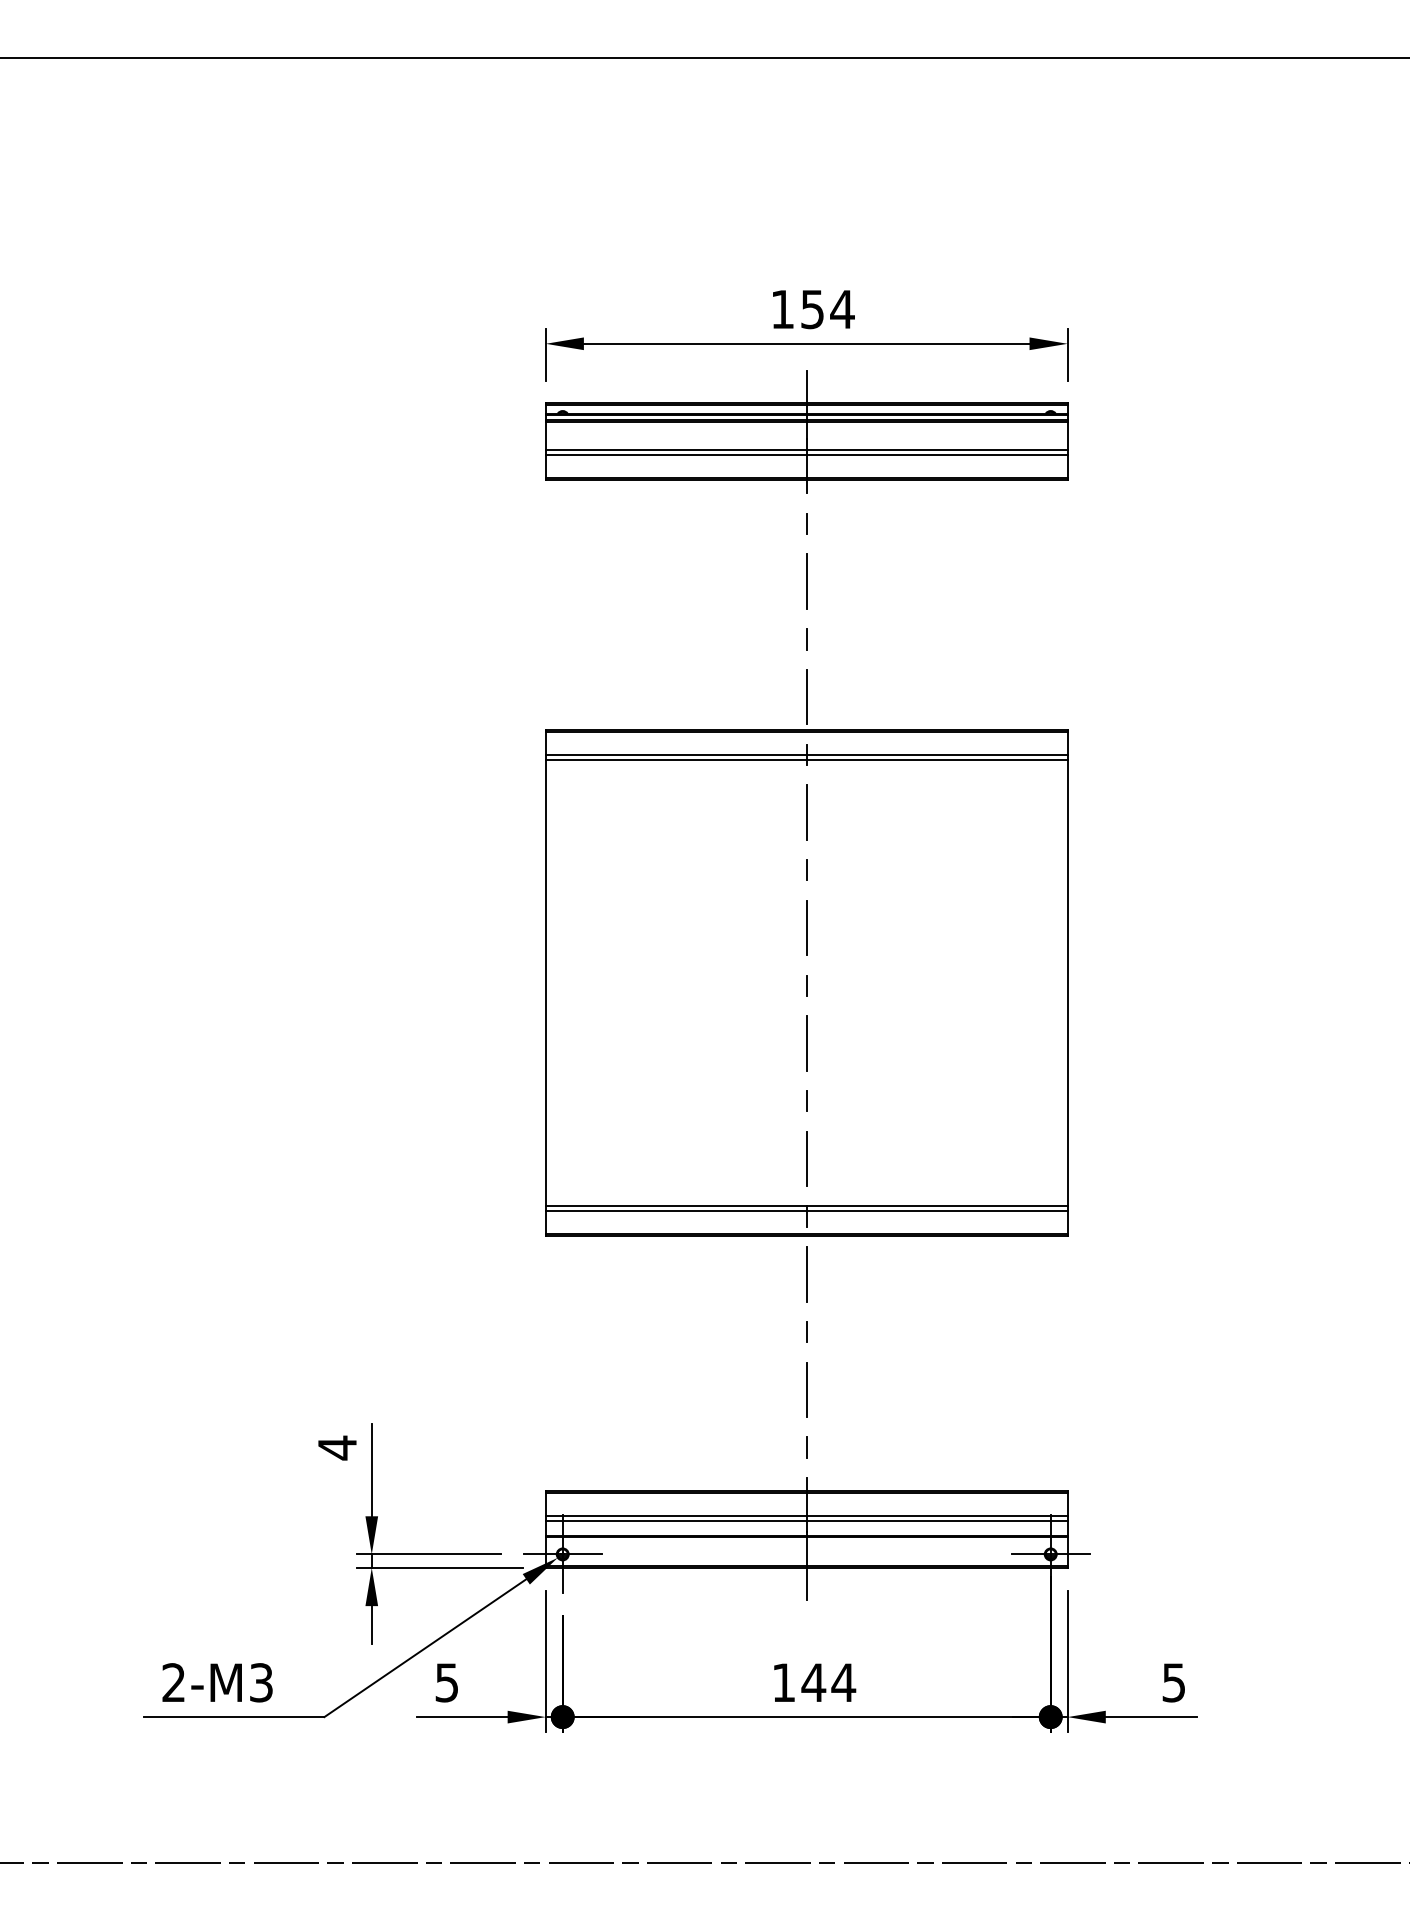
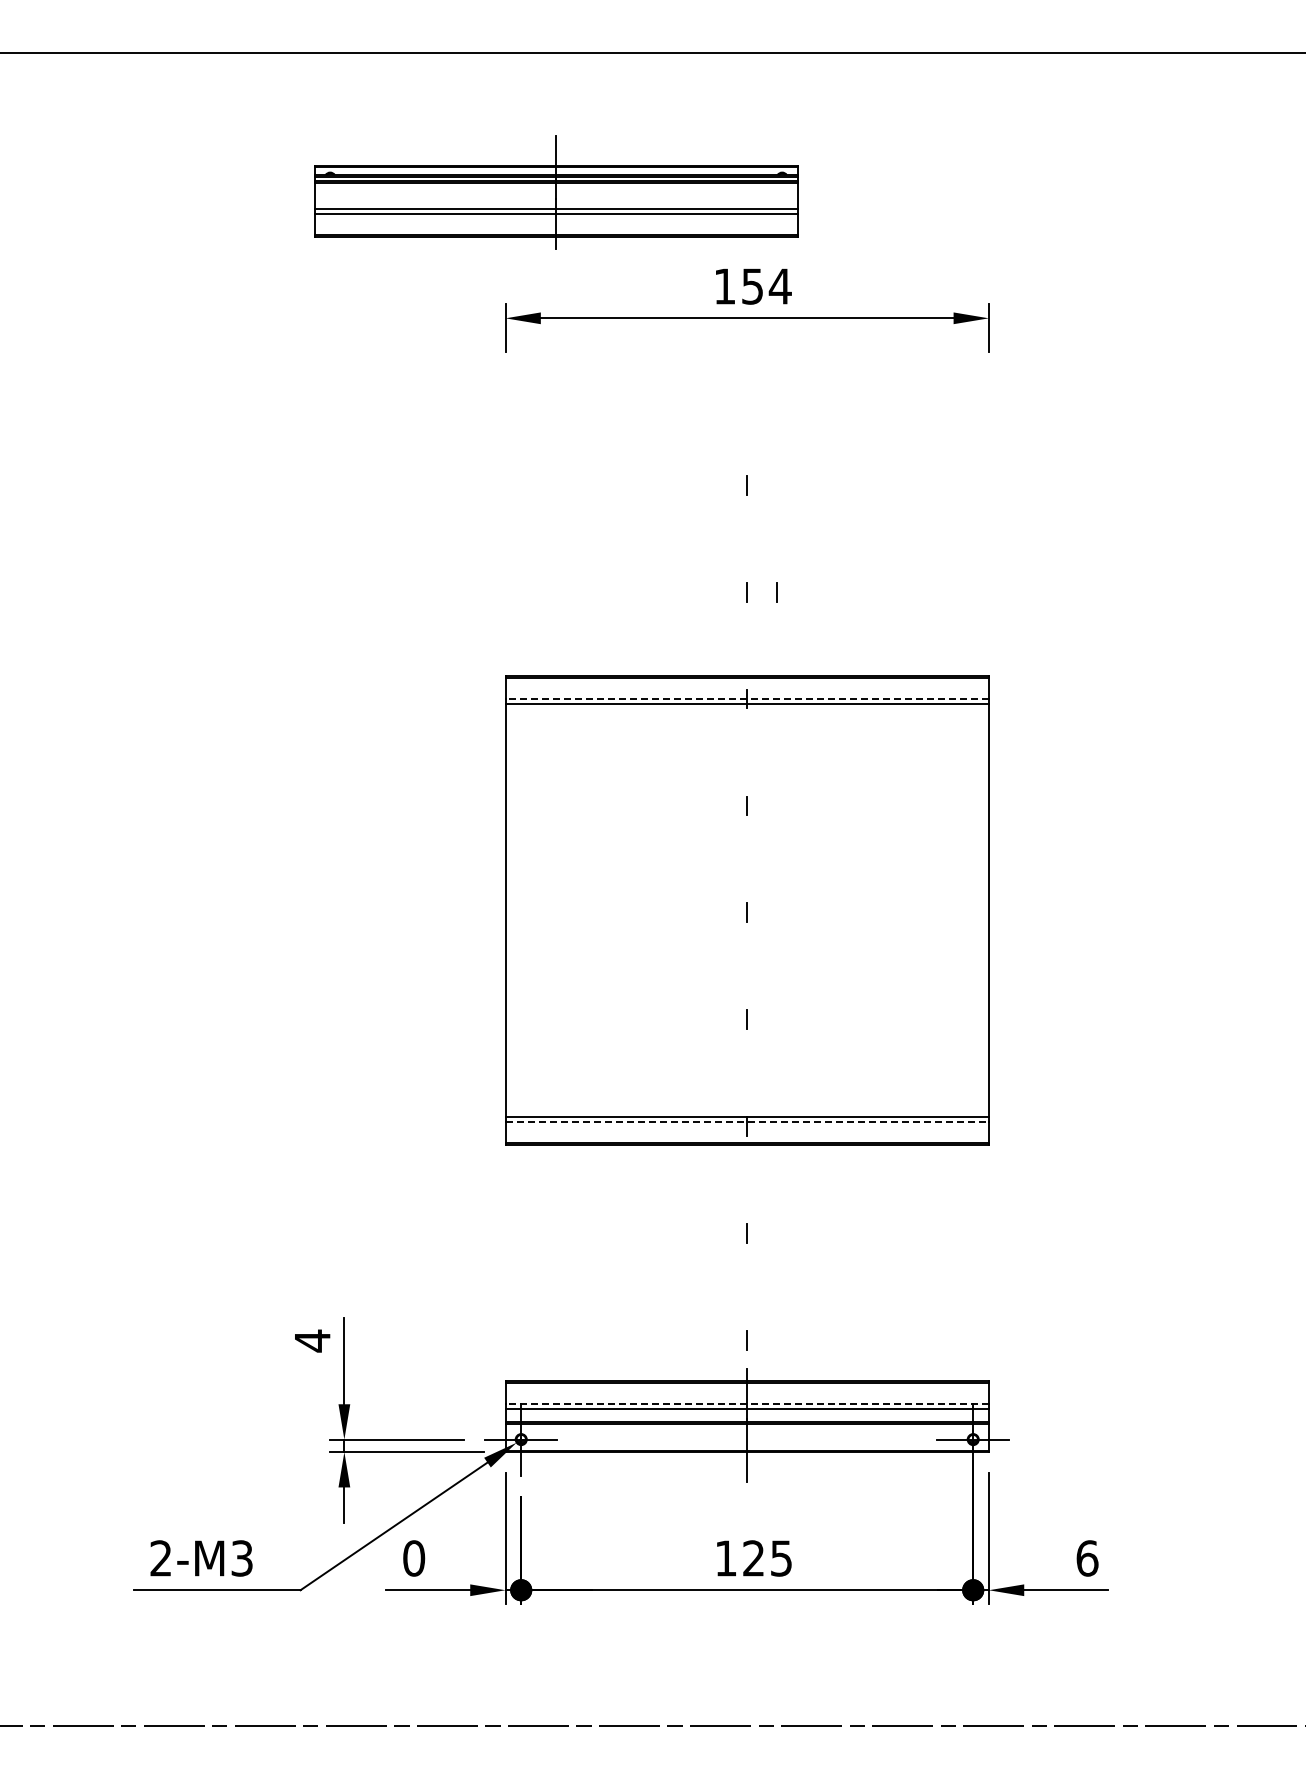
part: (807, 432) -> (556, 192), moved
line: (807, 581) -> (747, 538), removed
line: (838, 639) -> (776, 592), added
line: (807, 697) -> (747, 645), removed
line: (807, 755) -> (747, 699), solid -> dashed
line: (807, 812) -> (747, 752), removed
line: (807, 928) -> (747, 859), removed
line: (807, 1043) -> (747, 966), removed
line: (807, 1159) -> (747, 1073), removed
line: (807, 1210) -> (747, 1121), solid -> dashed
line: (807, 1273) -> (747, 1179), removed
line: (807, 1389) -> (747, 1286), removed
line: (807, 1516) -> (747, 1404), solid -> dashed
text: (447, 1682) -> (414, 1558), 5 -> 0
text: (828, 1682) -> (767, 1558), 144 -> 125
text: (1174, 1682) -> (1087, 1558), 5 -> 6

